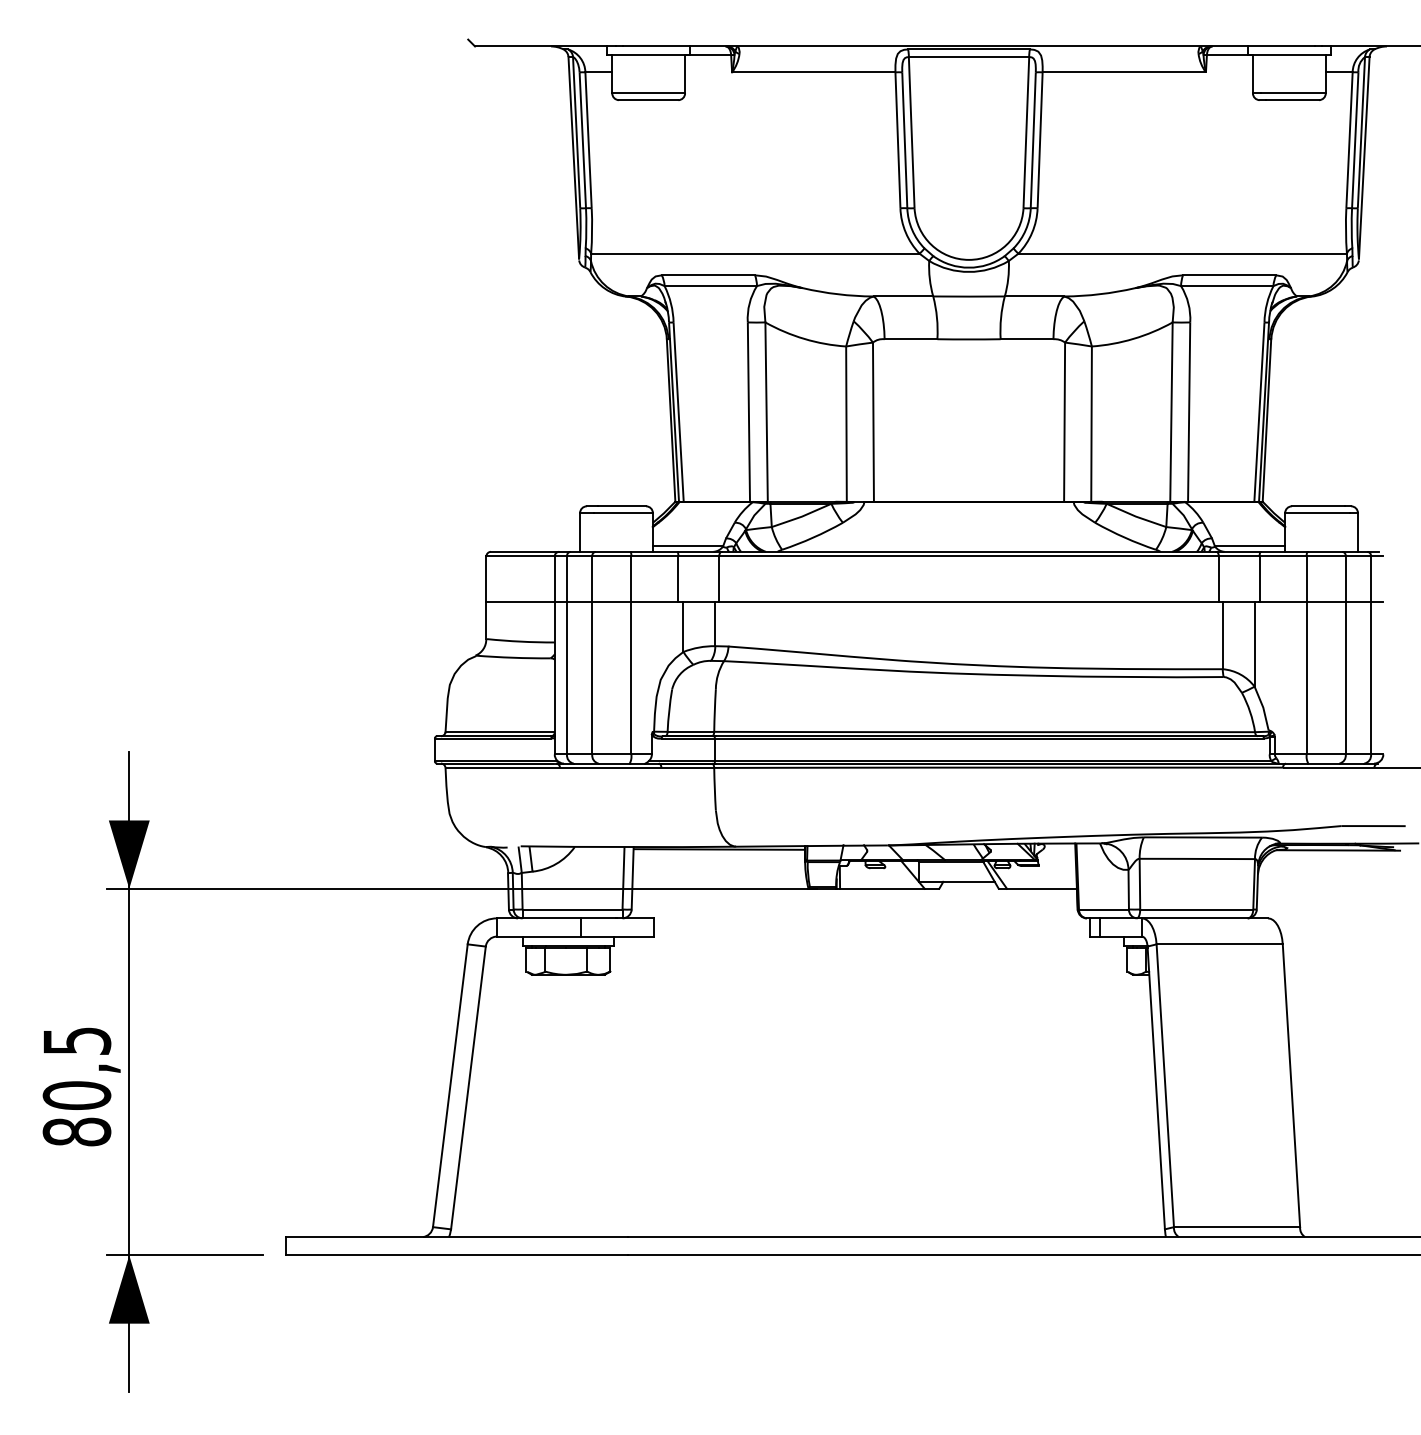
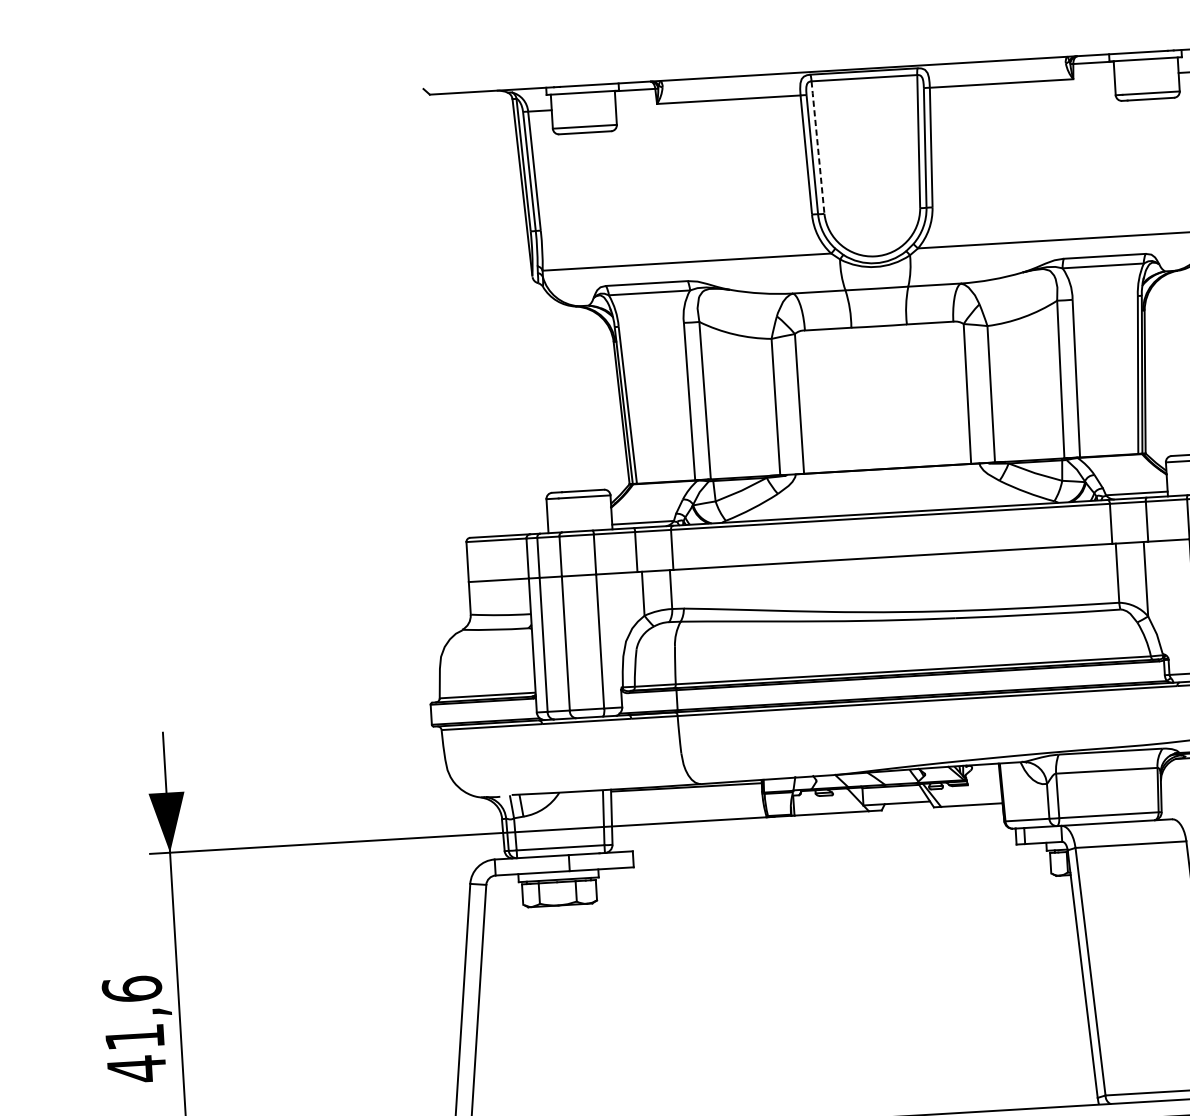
line: (911, 132) -> (817, 147), solid -> dashed
text: (76, 1086) -> (134, 1029), 80,5 -> 41,6

